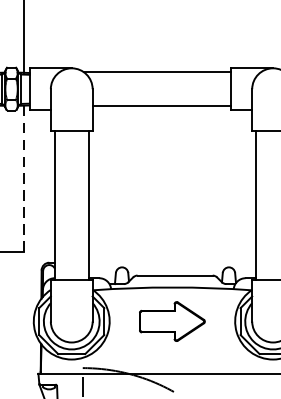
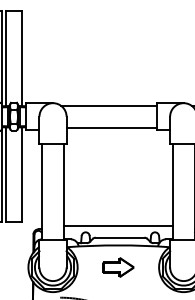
line: (23, 179) -> (21, 175), dashed -> solid
line: (171, 256) -> (117, 225), added
part: (172, 321) -> (118, 267), size x0.71

